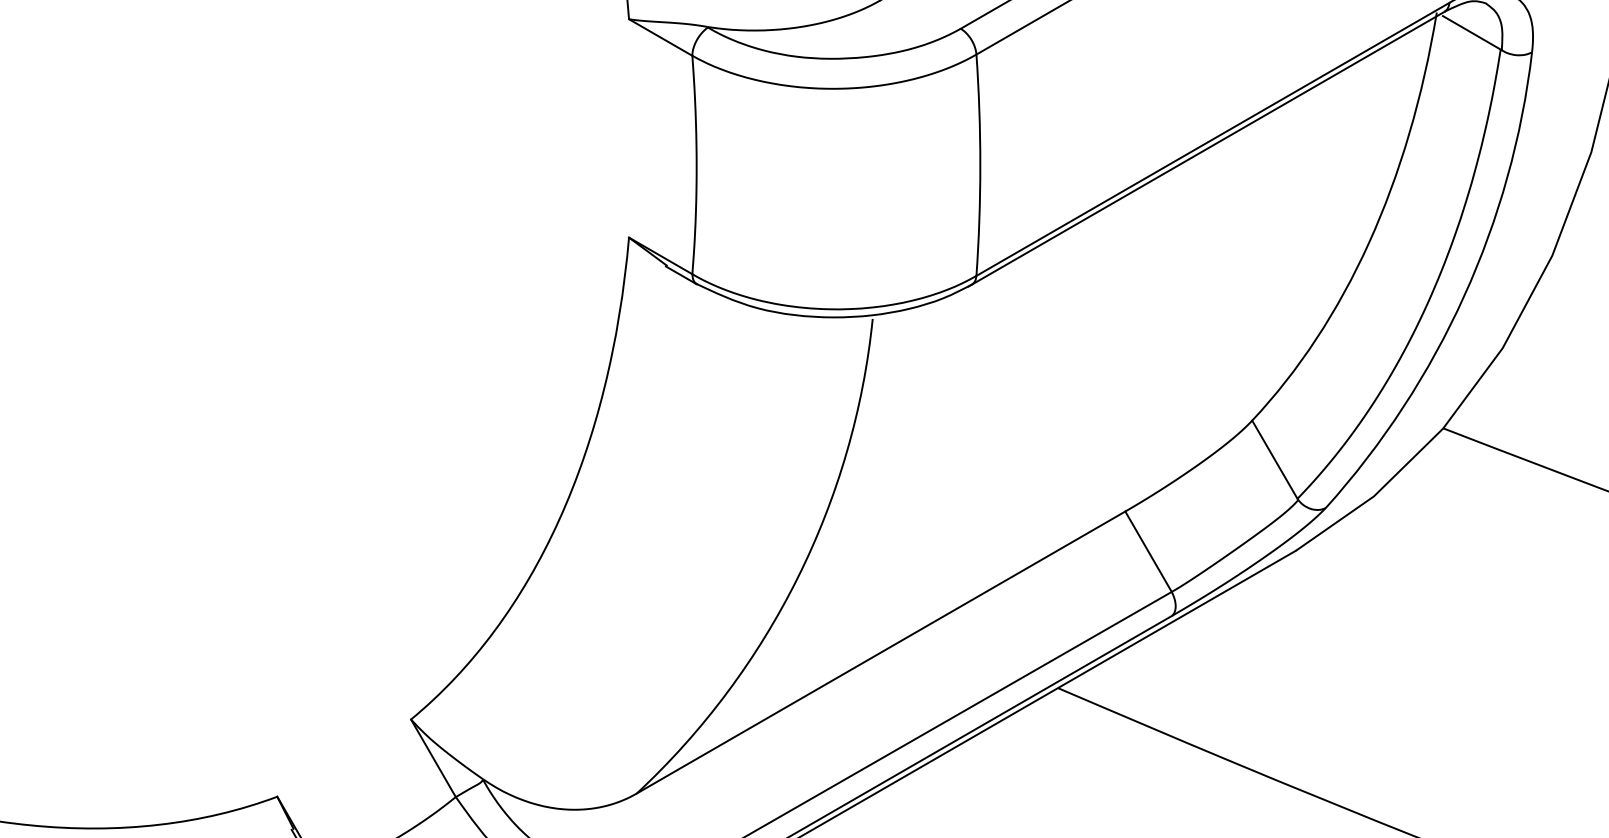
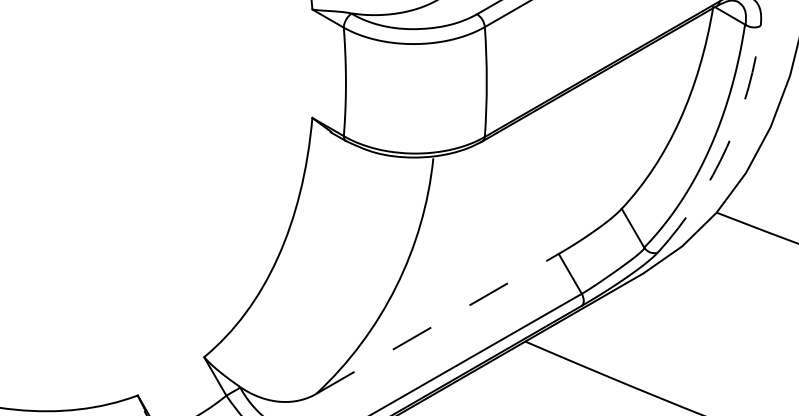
arc: (1465, 295) -> (727, 146), solid -> dashed
line: (881, 651) -> (437, 323), solid -> dashed

